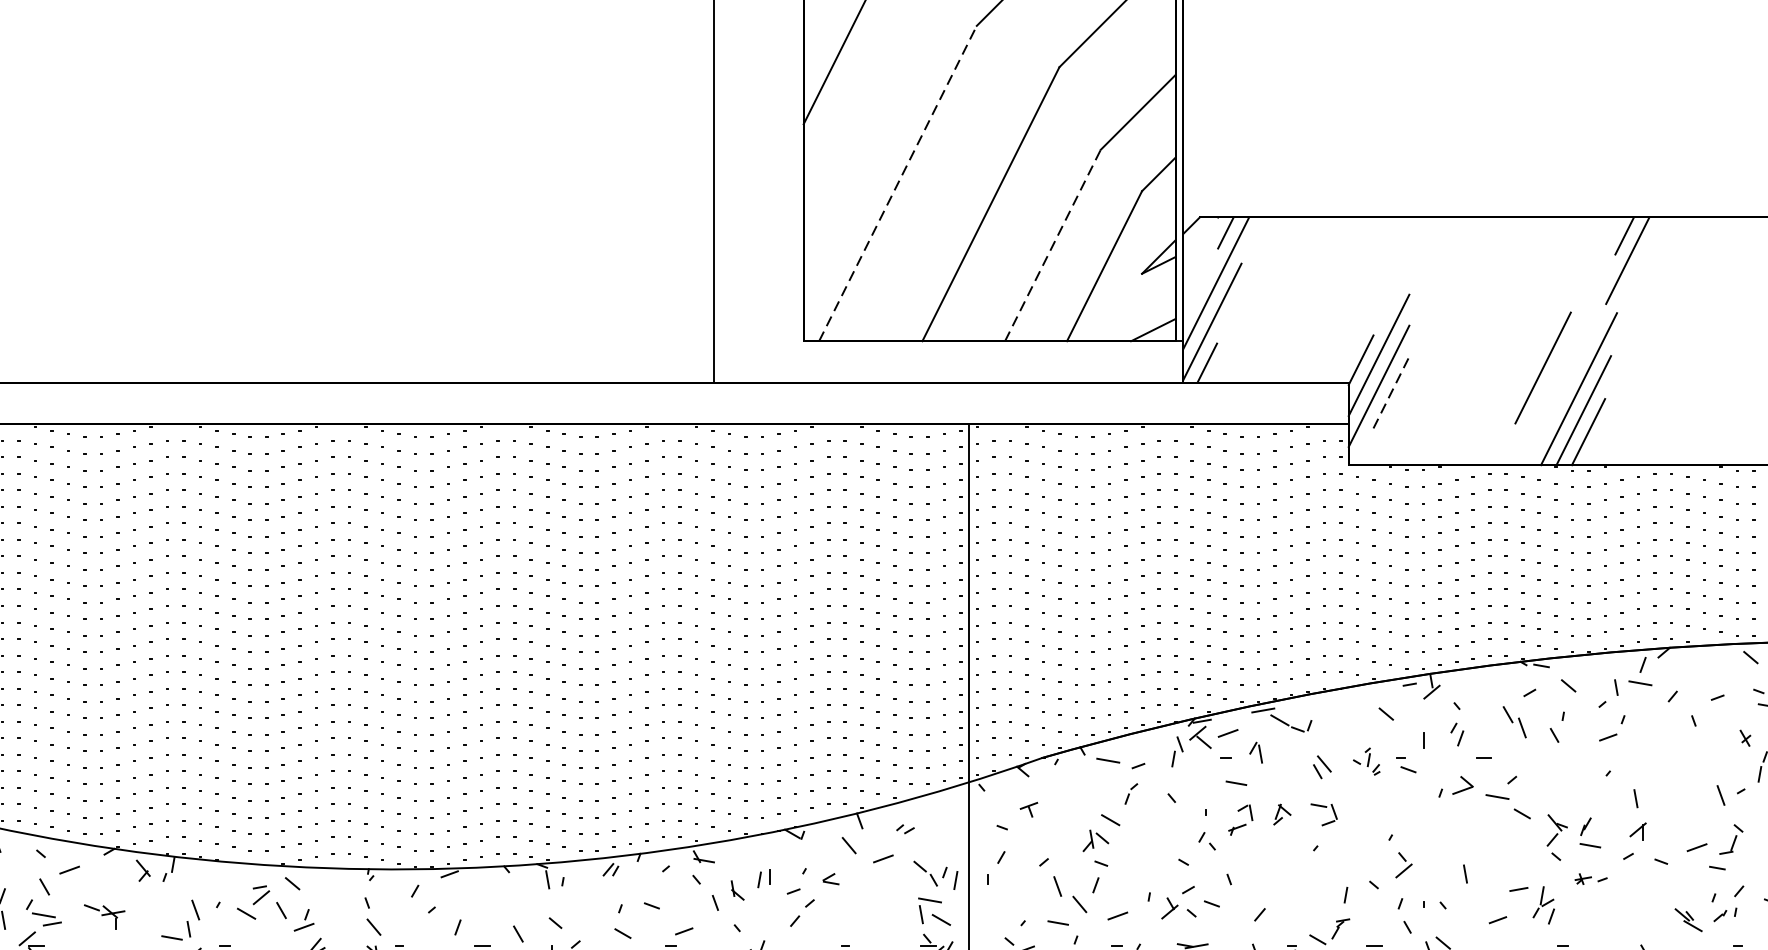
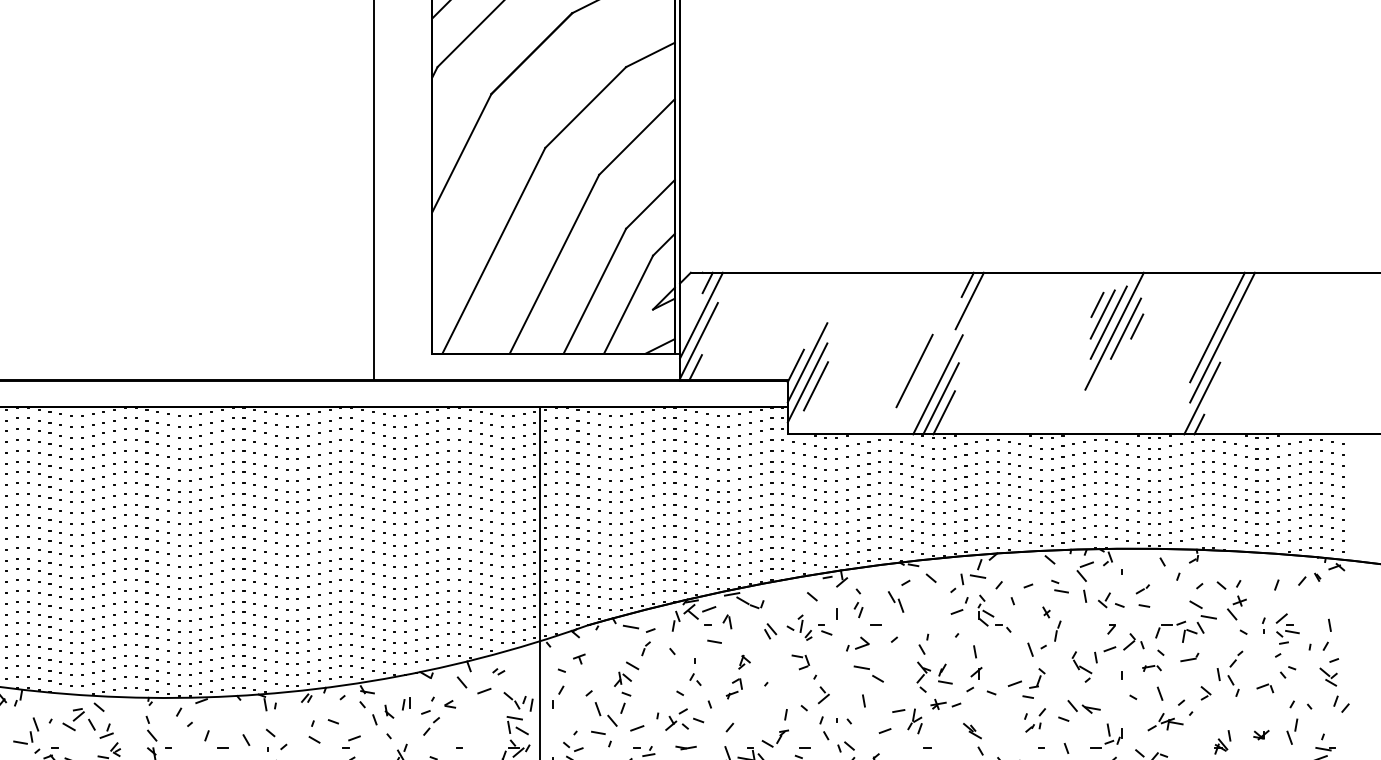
line: (897, 183) -> (493, 250), dashed -> solid
line: (1052, 246) -> (594, 291), dashed -> solid
line: (1392, 391) -> (816, 386), dashed -> solid
part: (1556, 726) -> (923, 643), moved
part: (1665, 739) -> (994, 613), added
part: (1366, 761) -> (799, 627), size x1.43
part: (1507, 805) -> (868, 673), moved
part: (1323, 815) -> (800, 662), moved
part: (1239, 819) -> (733, 688), moved
part: (1590, 877) -> (945, 703), size x1.43
part: (1688, 920) -> (972, 731), moved

